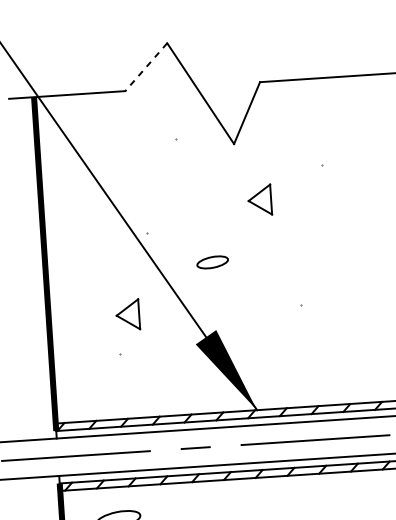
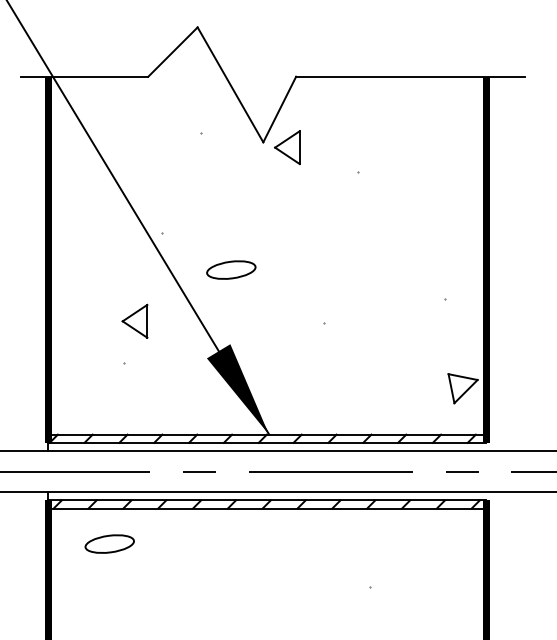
line: (146, 67) -> (173, 52), dashed -> solid
part: (259, 200) -> (287, 147), moved
part: (212, 261) -> (231, 269), size x1.43

